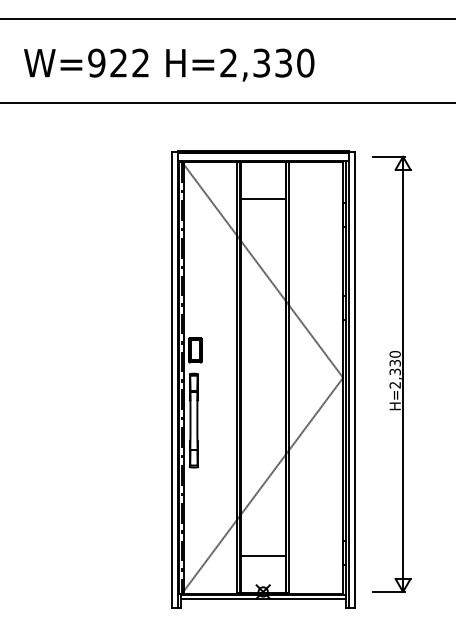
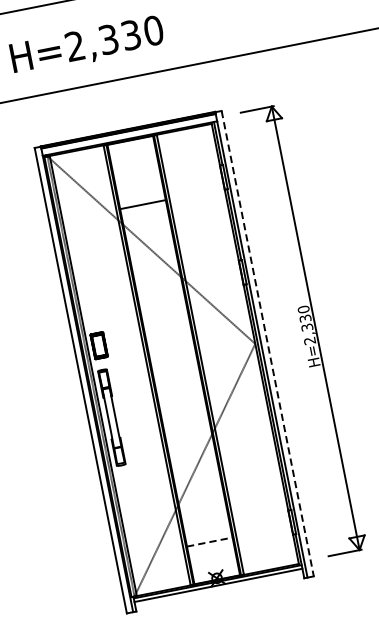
line: (262, 199) -> (142, 204), moved
line: (354, 380) -> (267, 344), solid -> dashed
line: (263, 556) -> (210, 542), solid -> dashed

